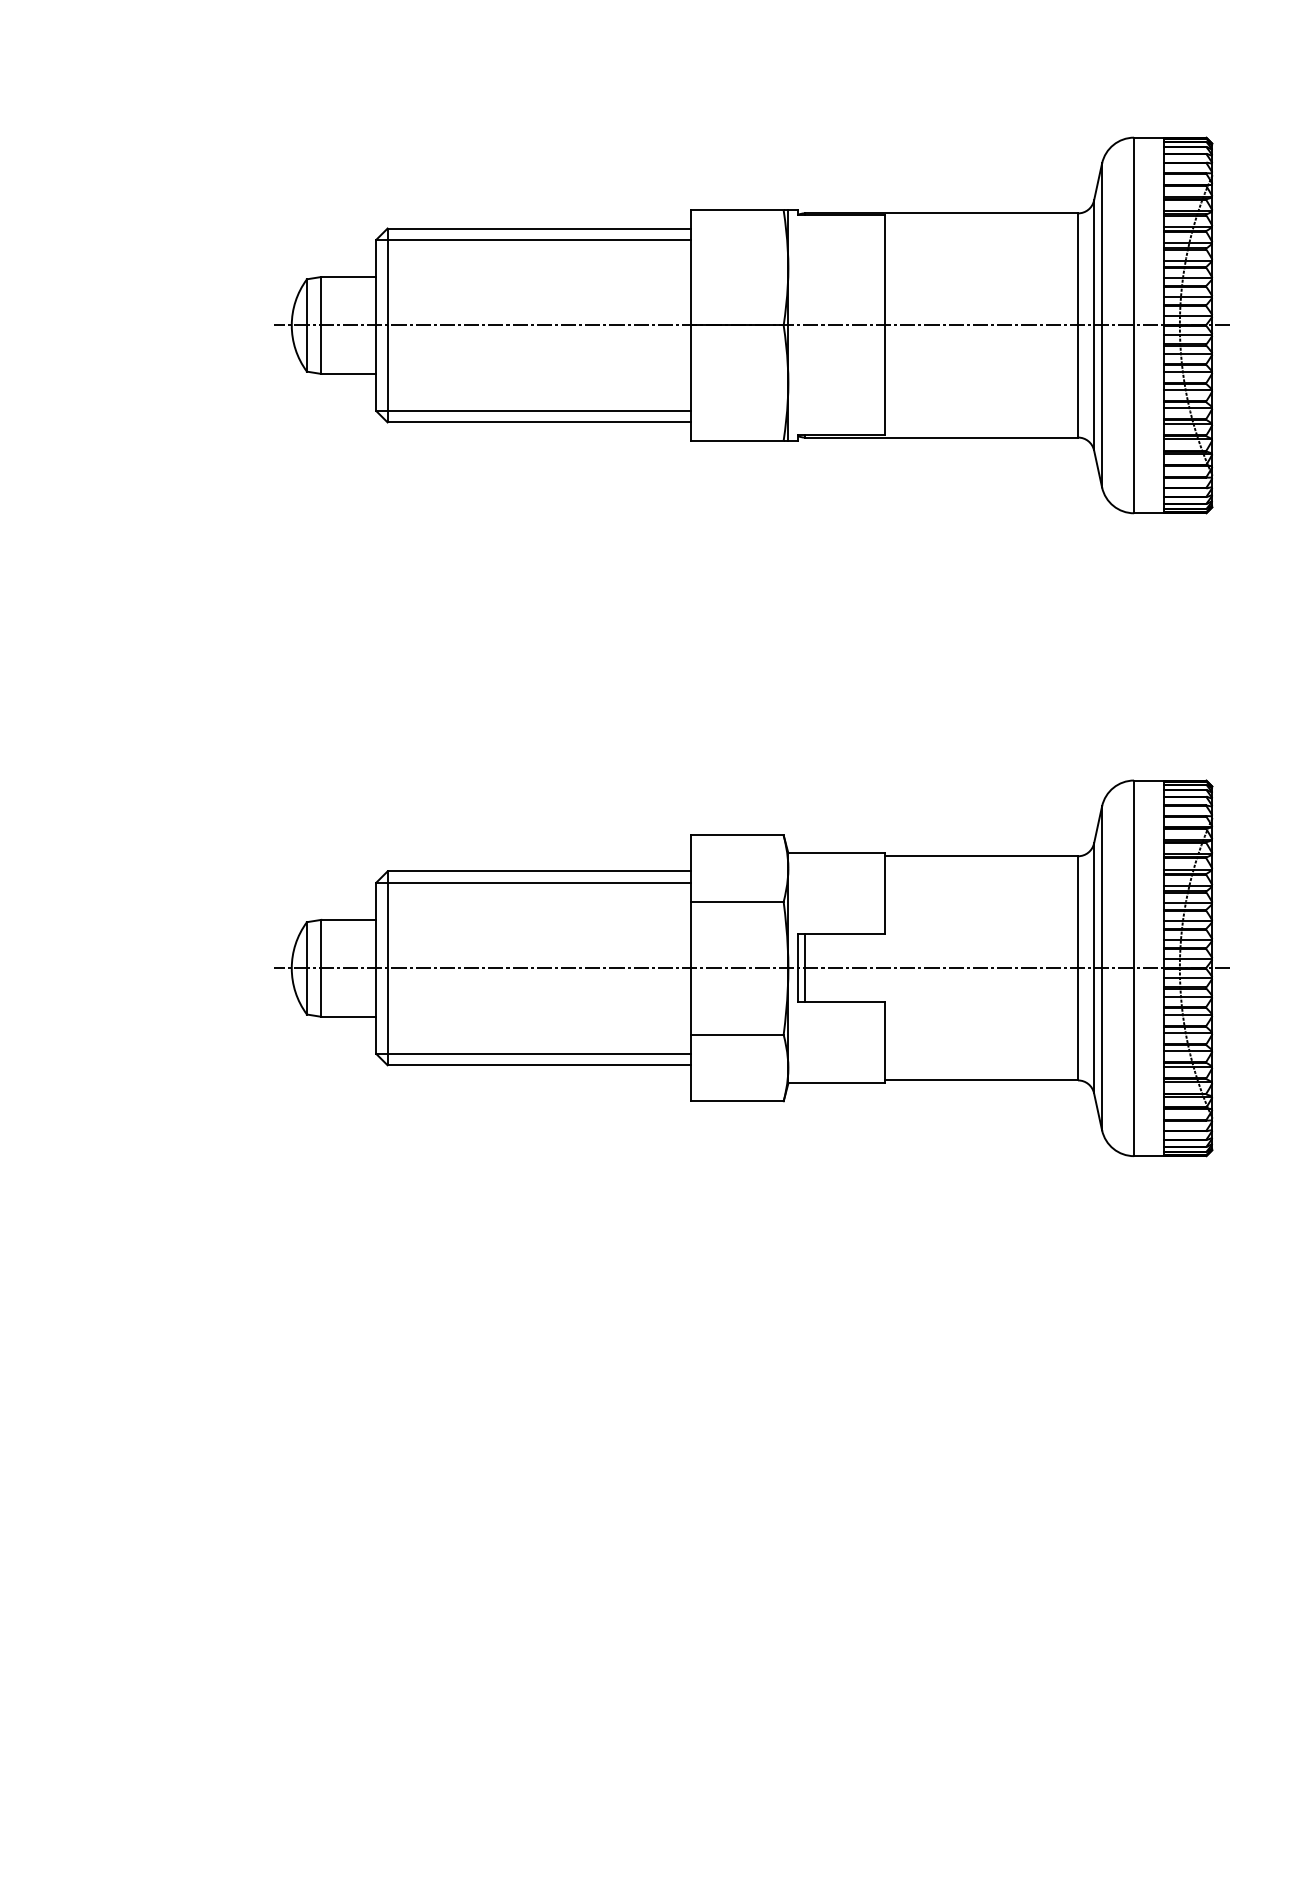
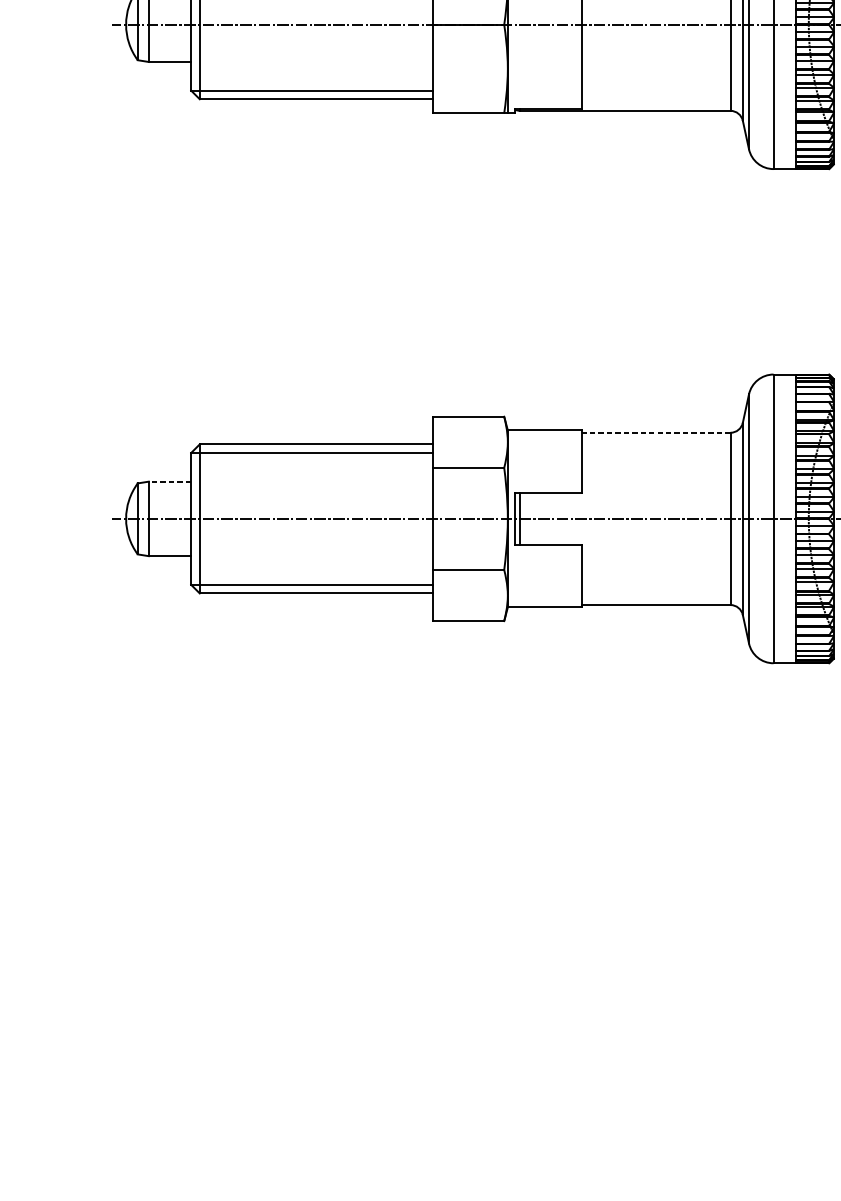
line: (981, 856) -> (656, 432), solid -> dashed
line: (348, 919) -> (169, 481), solid -> dashed

